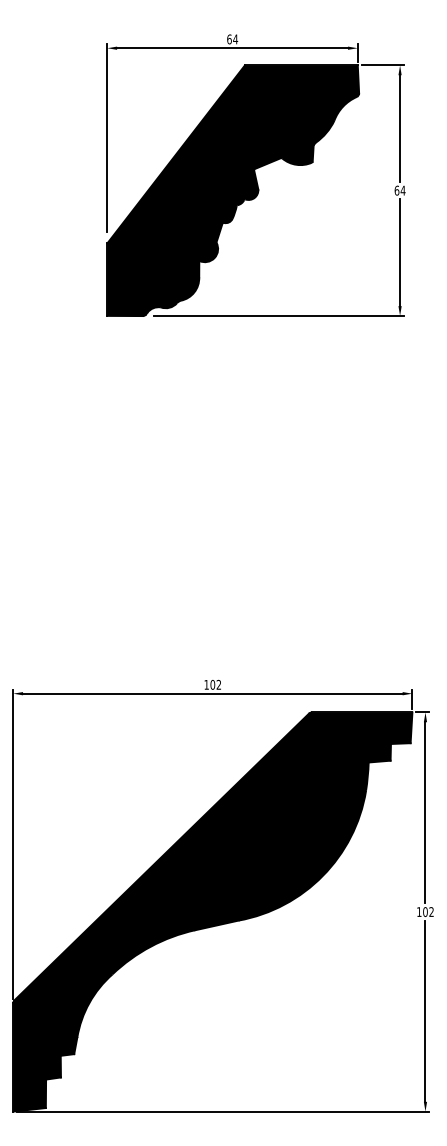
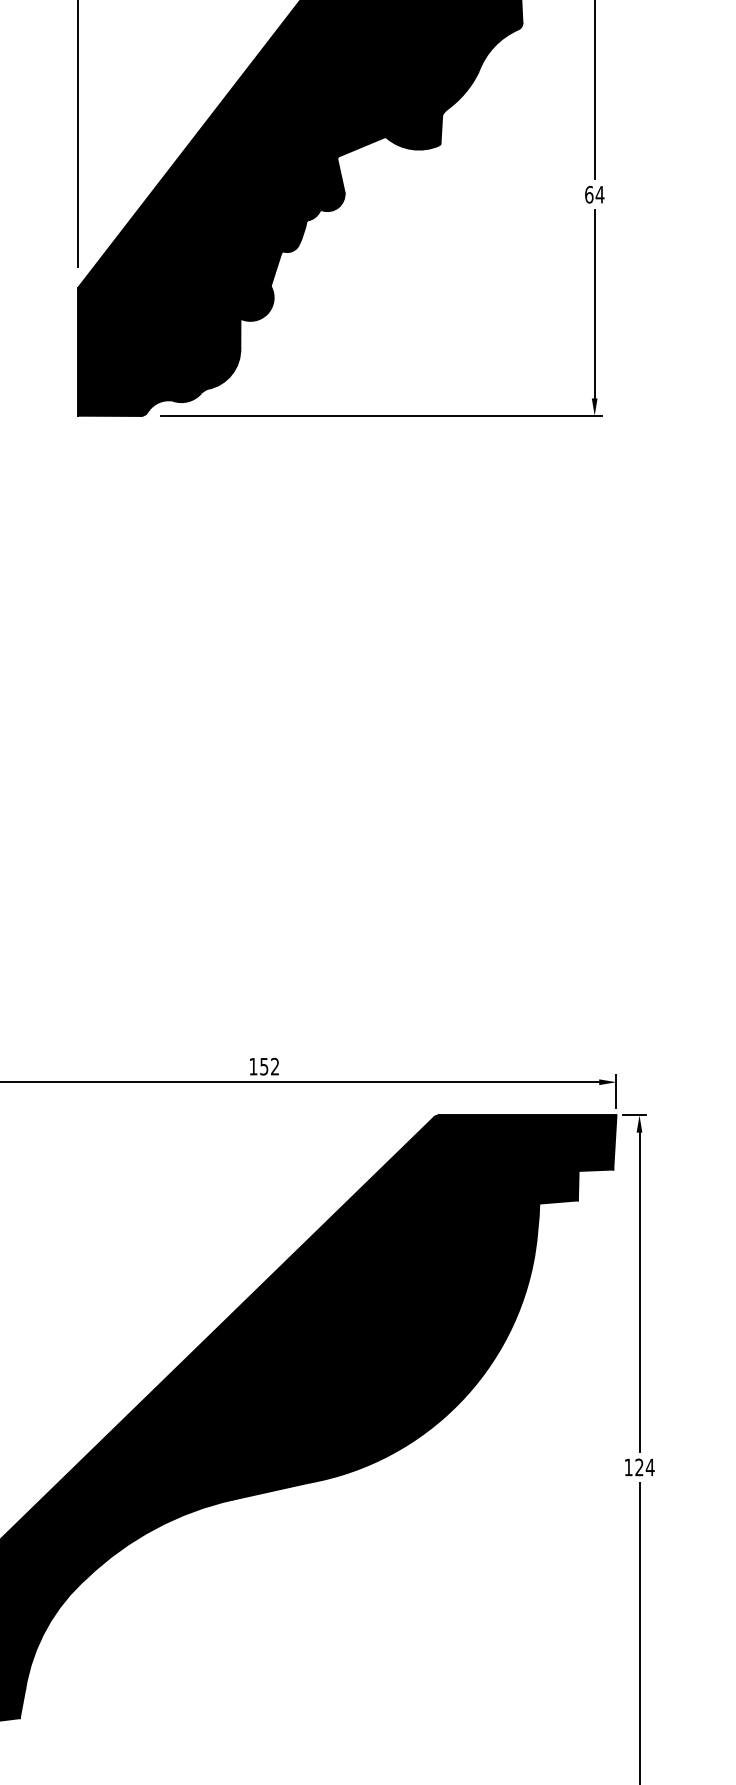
text: (212, 684) -> (263, 1066), 102 -> 152
text: (428, 912) -> (644, 1468), 102 -> 124

